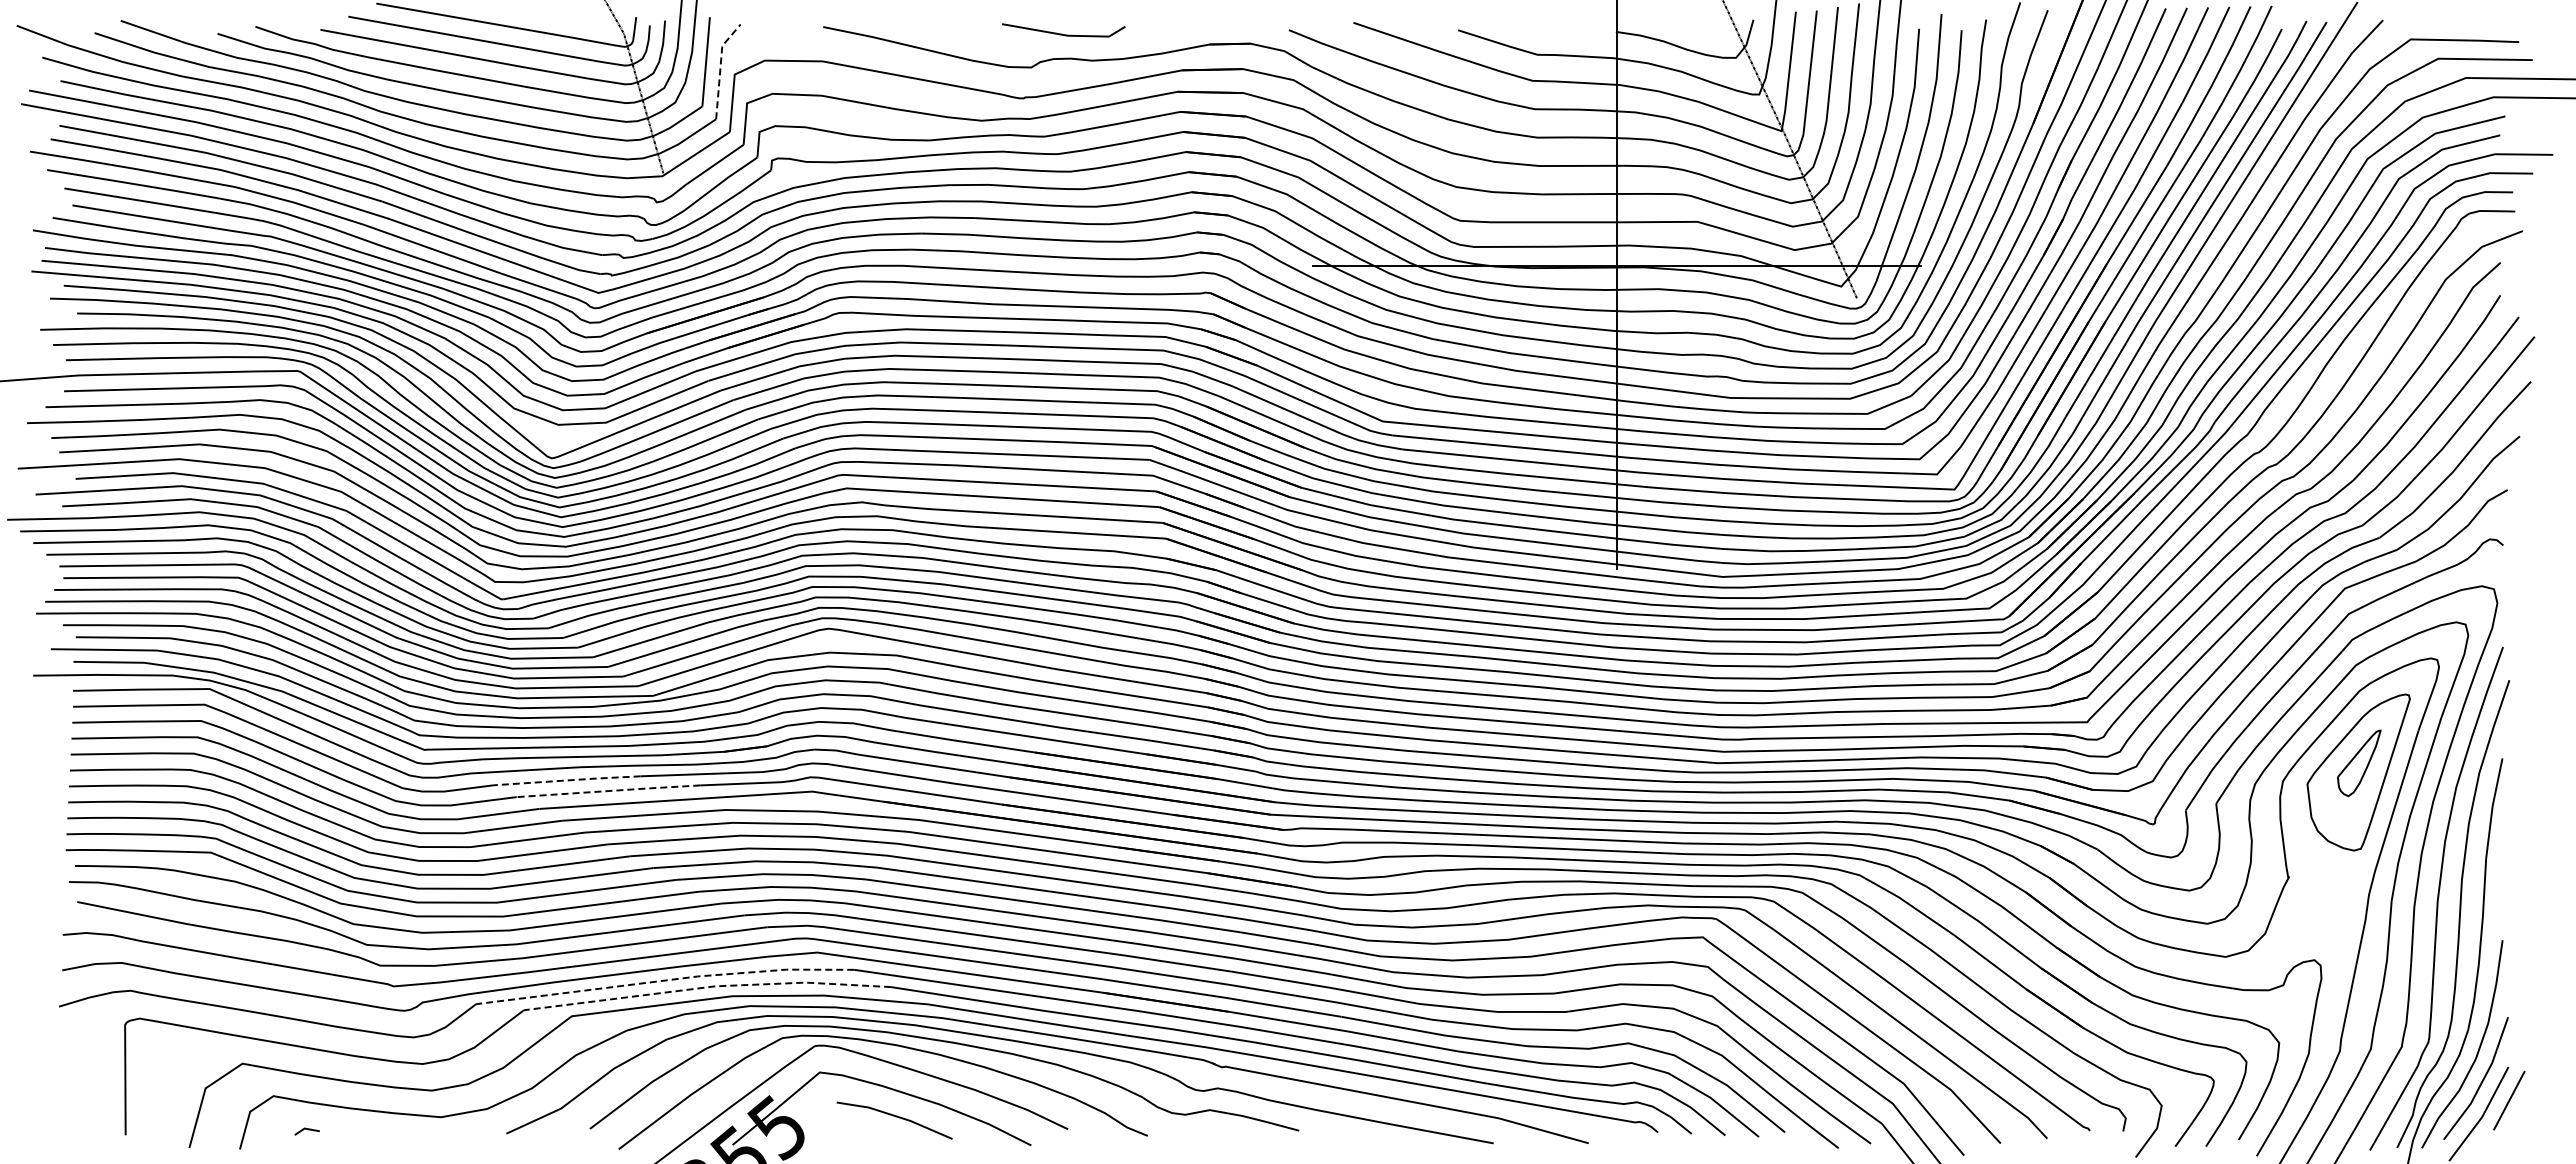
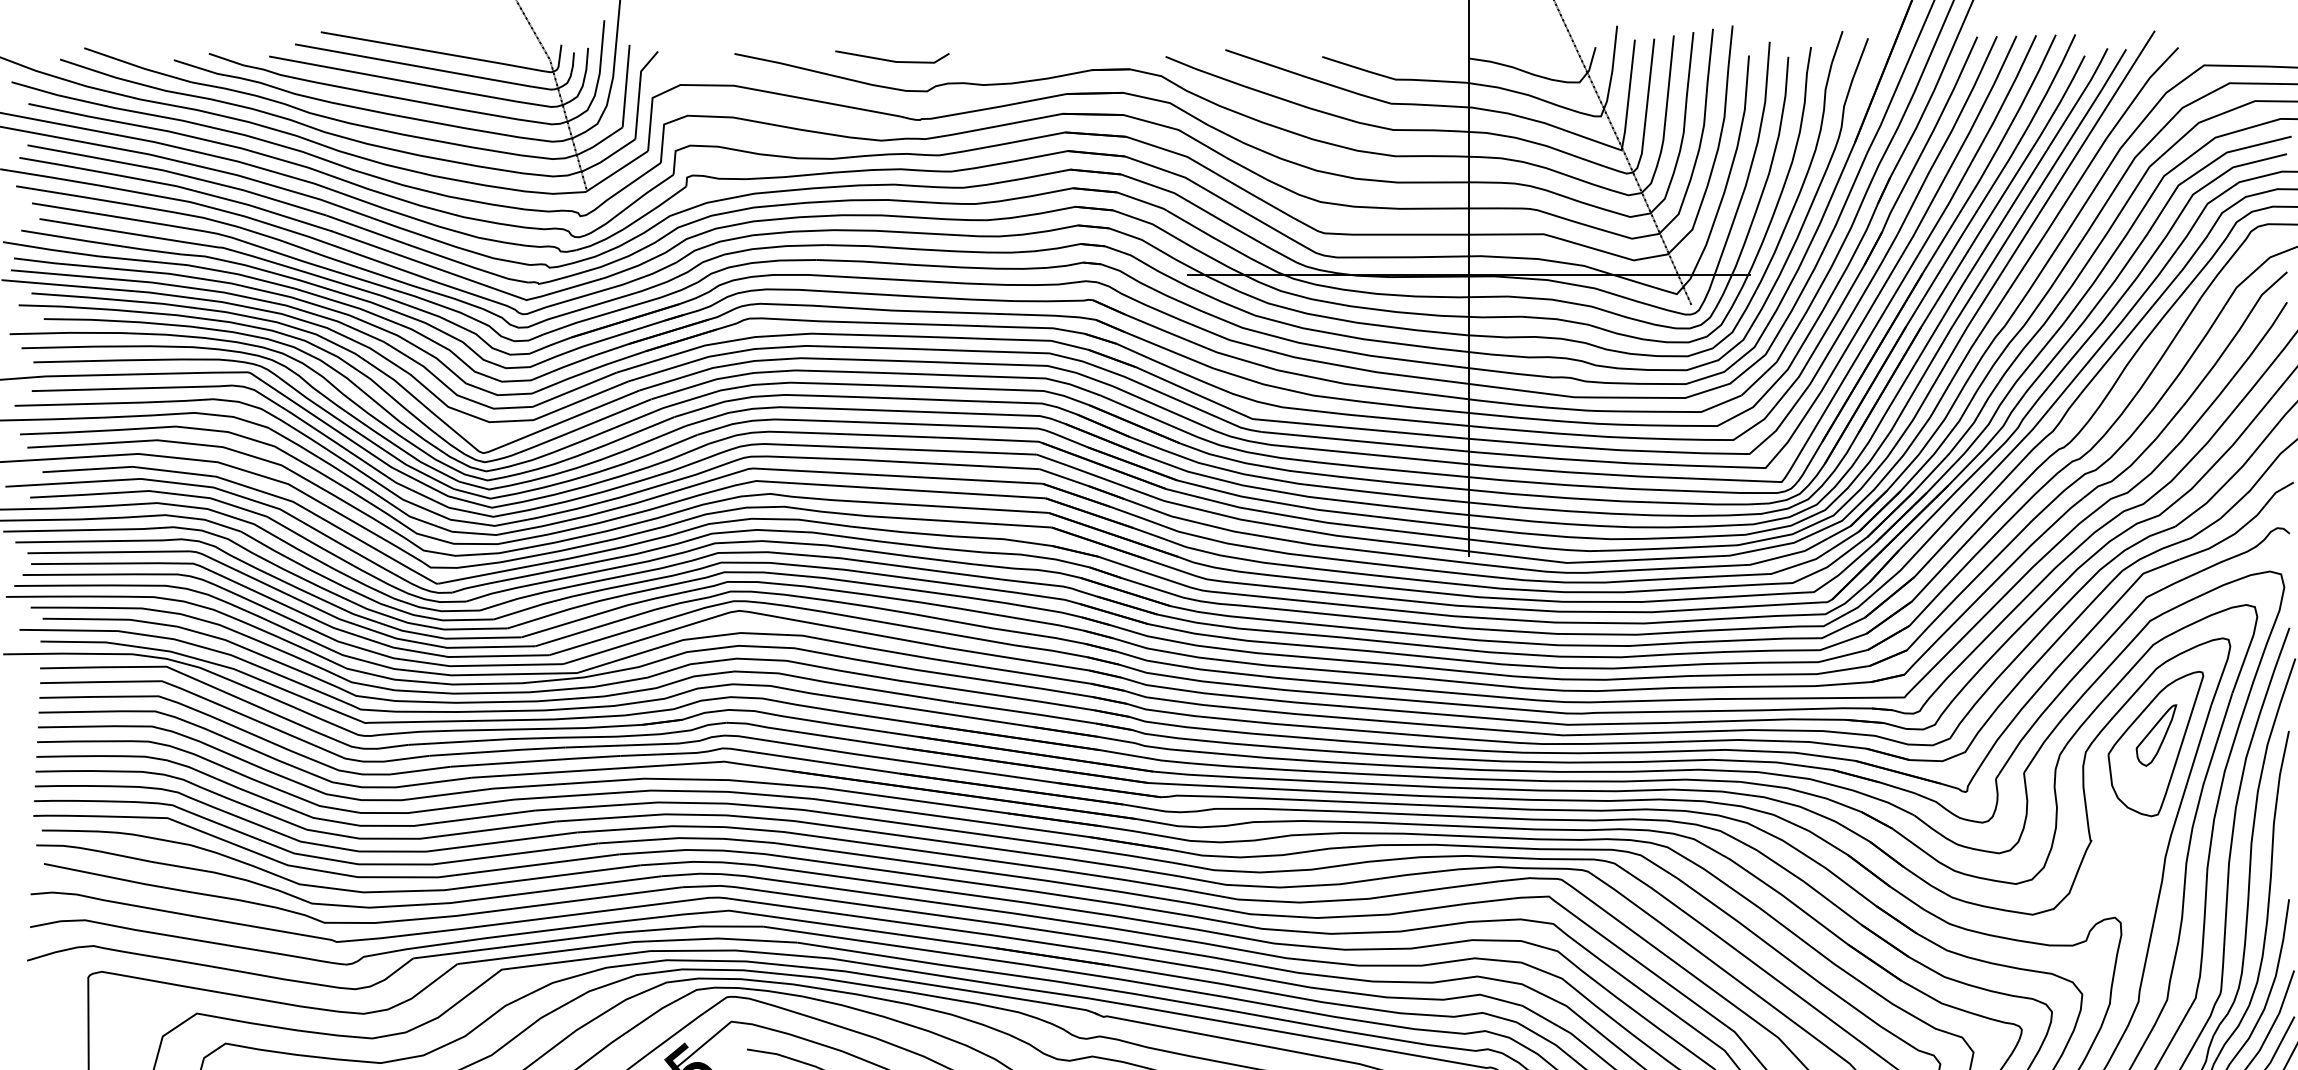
line: (1062, 33) -> (891, 59), moved
line: (720, 67) -> (639, 91), dashed -> solid
line: (567, 780) -> (497, 751), dashed -> solid
line: (609, 791) -> (536, 761), dashed -> solid
line: (666, 980) -> (589, 936), dashed -> solid
line: (708, 987) -> (628, 943), dashed -> solid

